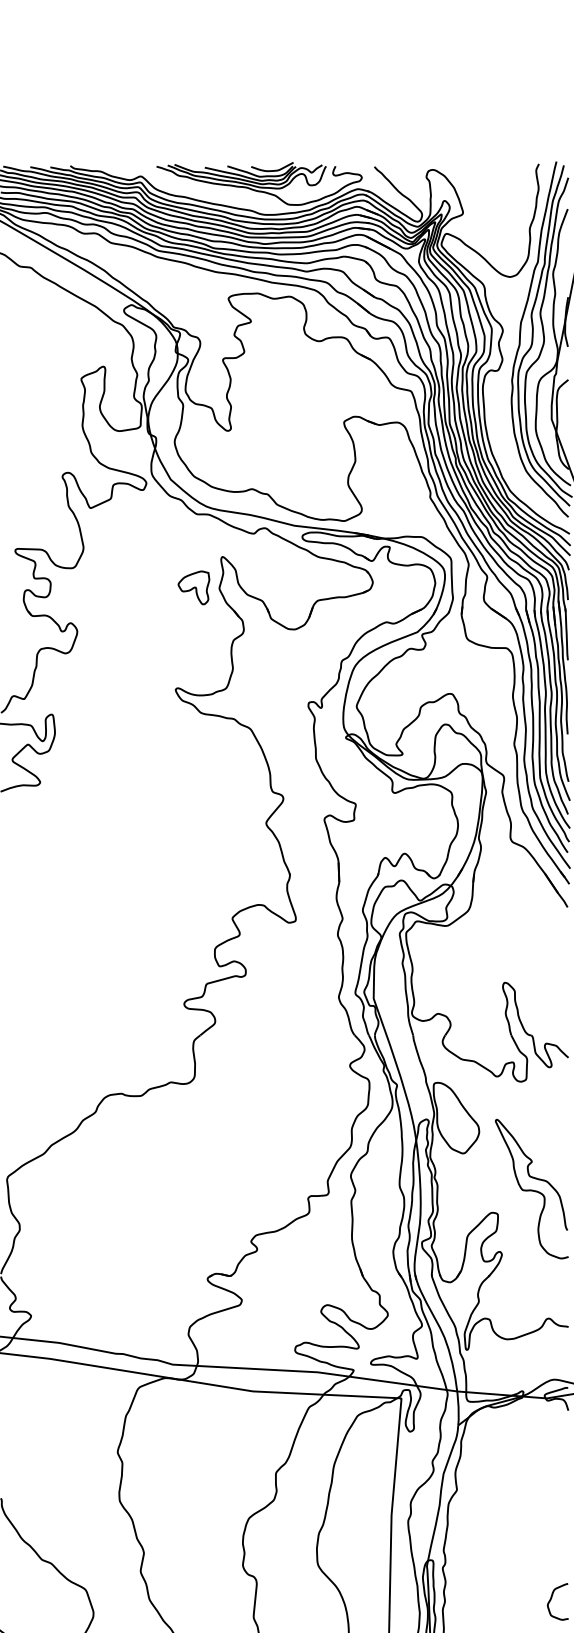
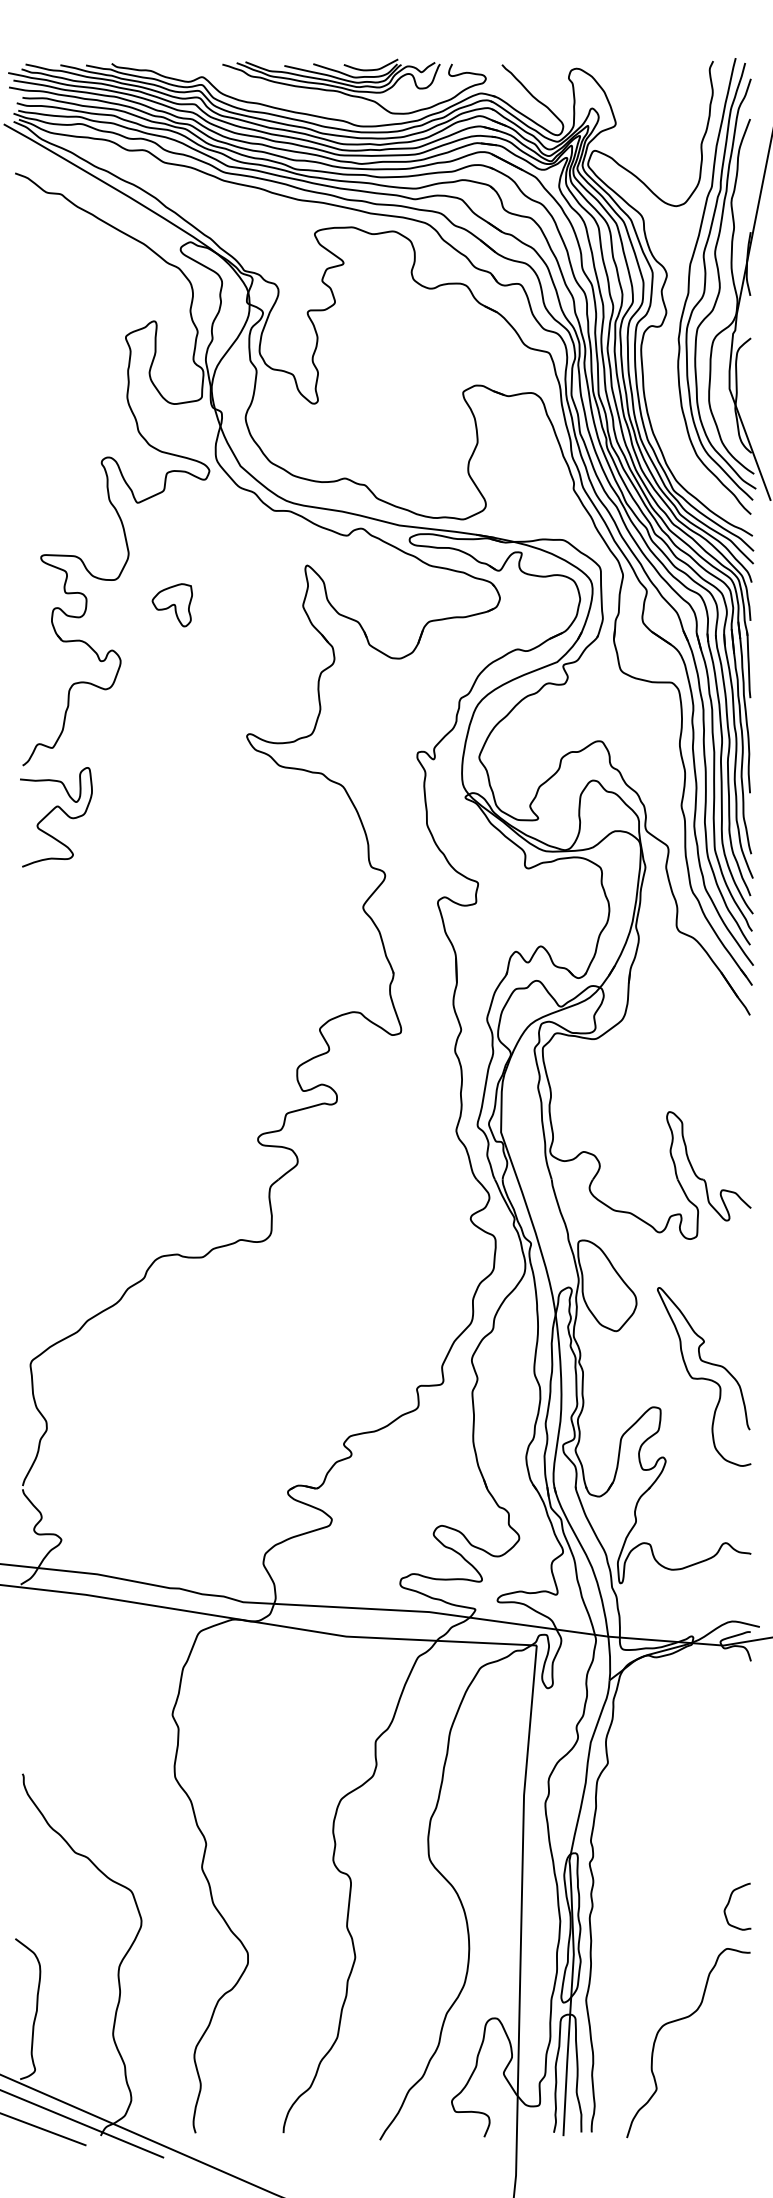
part: (193, 588) -> (171, 605), moved

